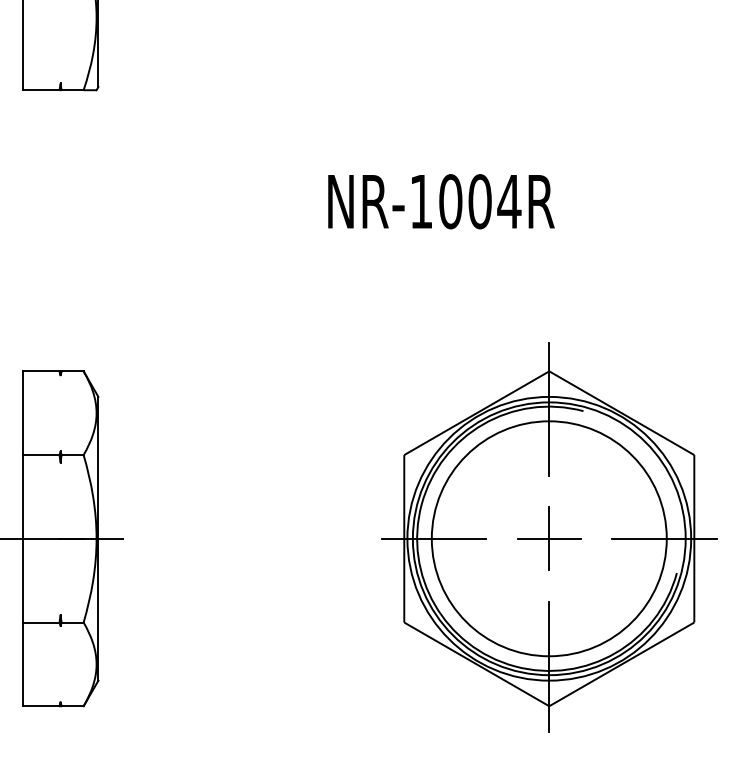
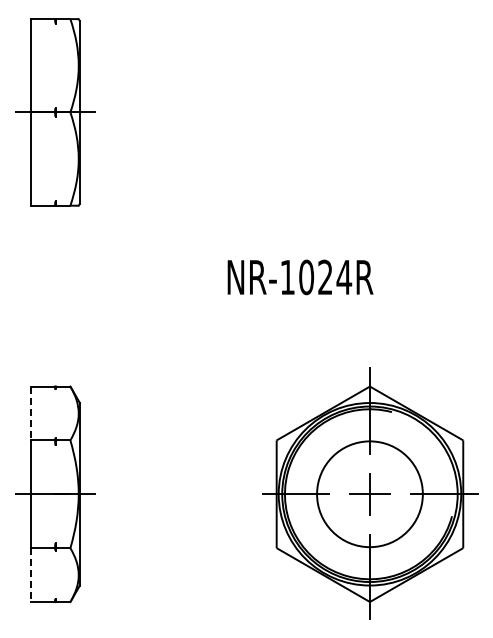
text: (480, 201) -> (325, 277), NR-1004R -> NR-1024R
line: (23, 413) -> (31, 413), solid -> dashed
circle: (548, 537) -> (369, 493), size x0.7
line: (23, 665) -> (31, 575), solid -> dashed

